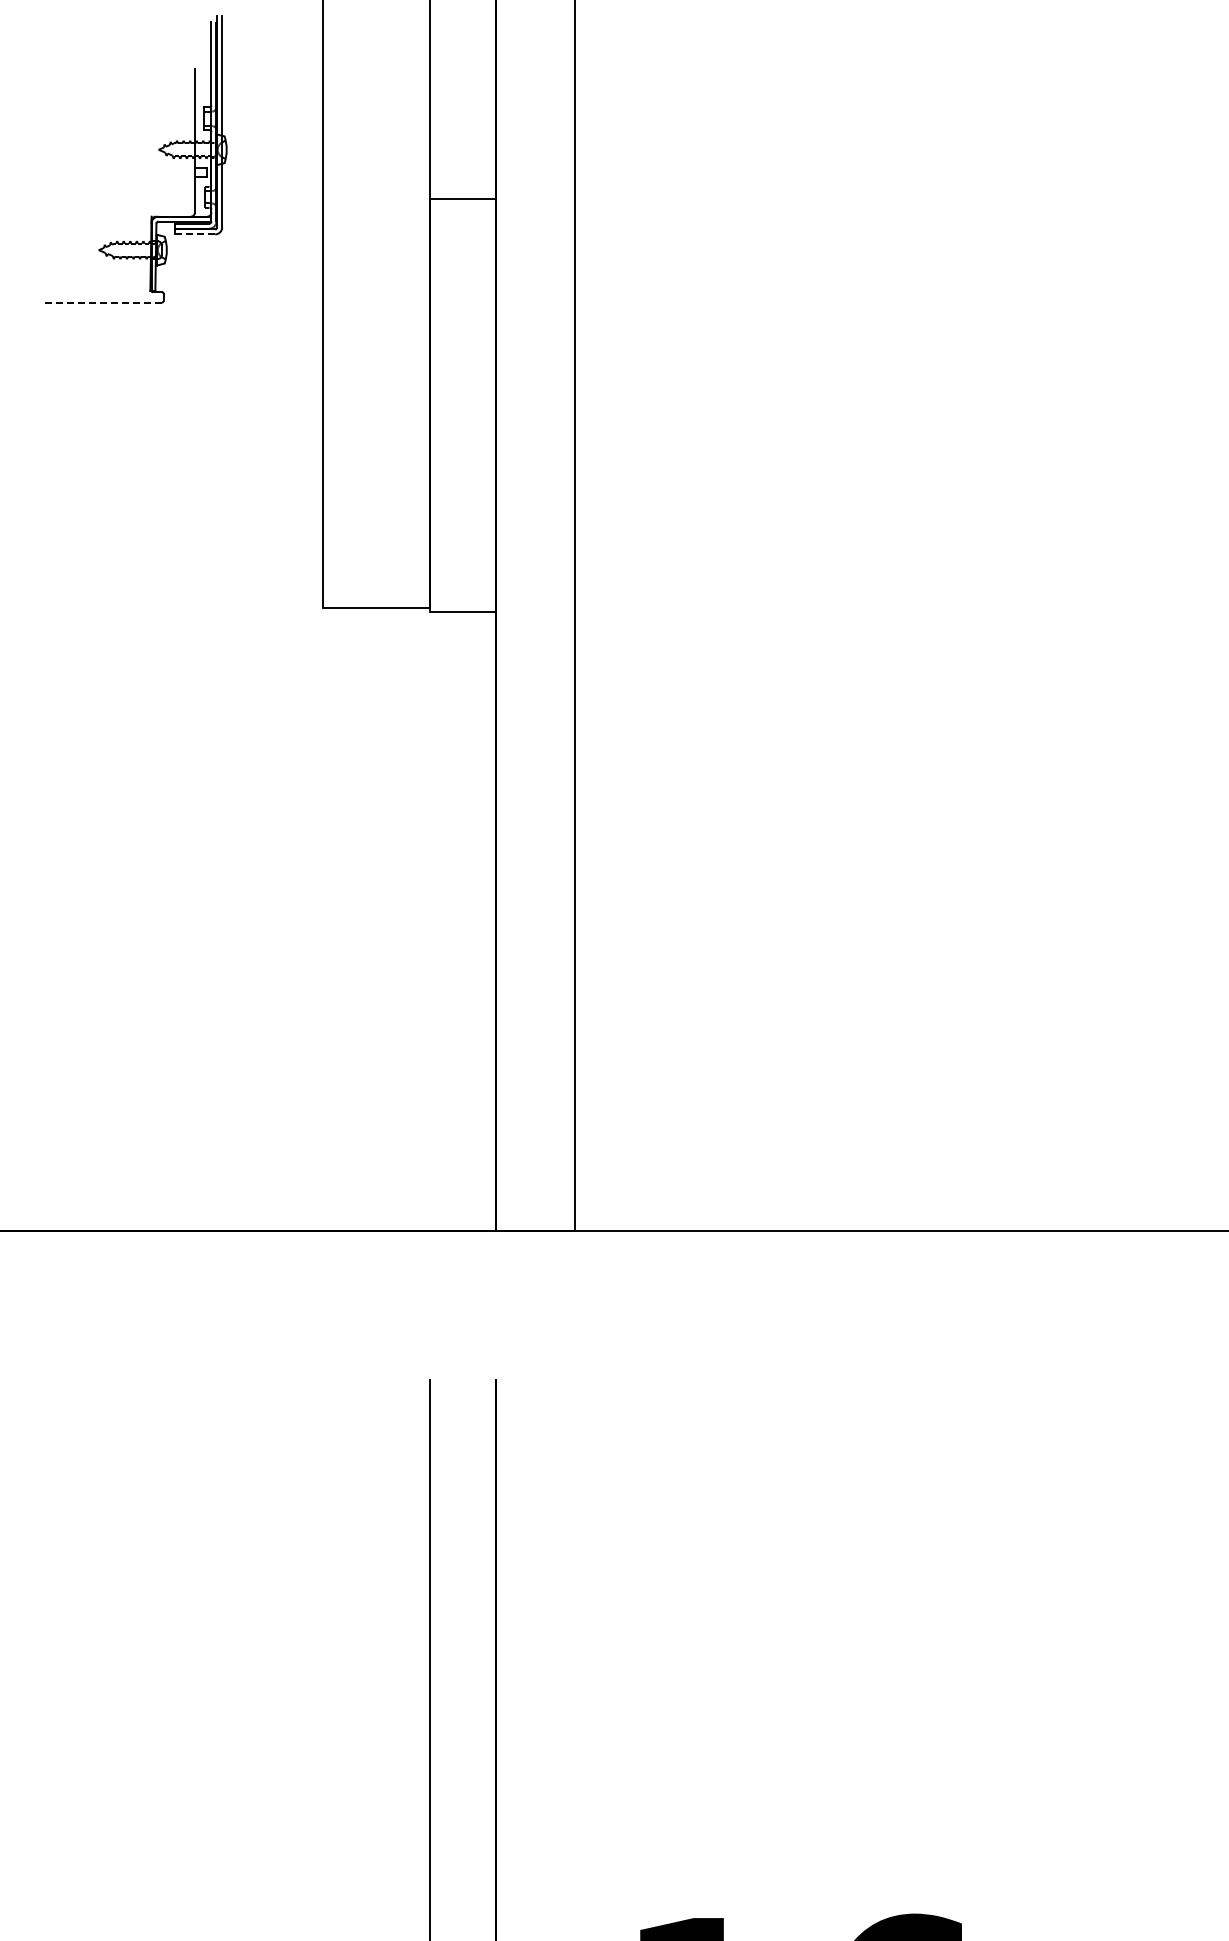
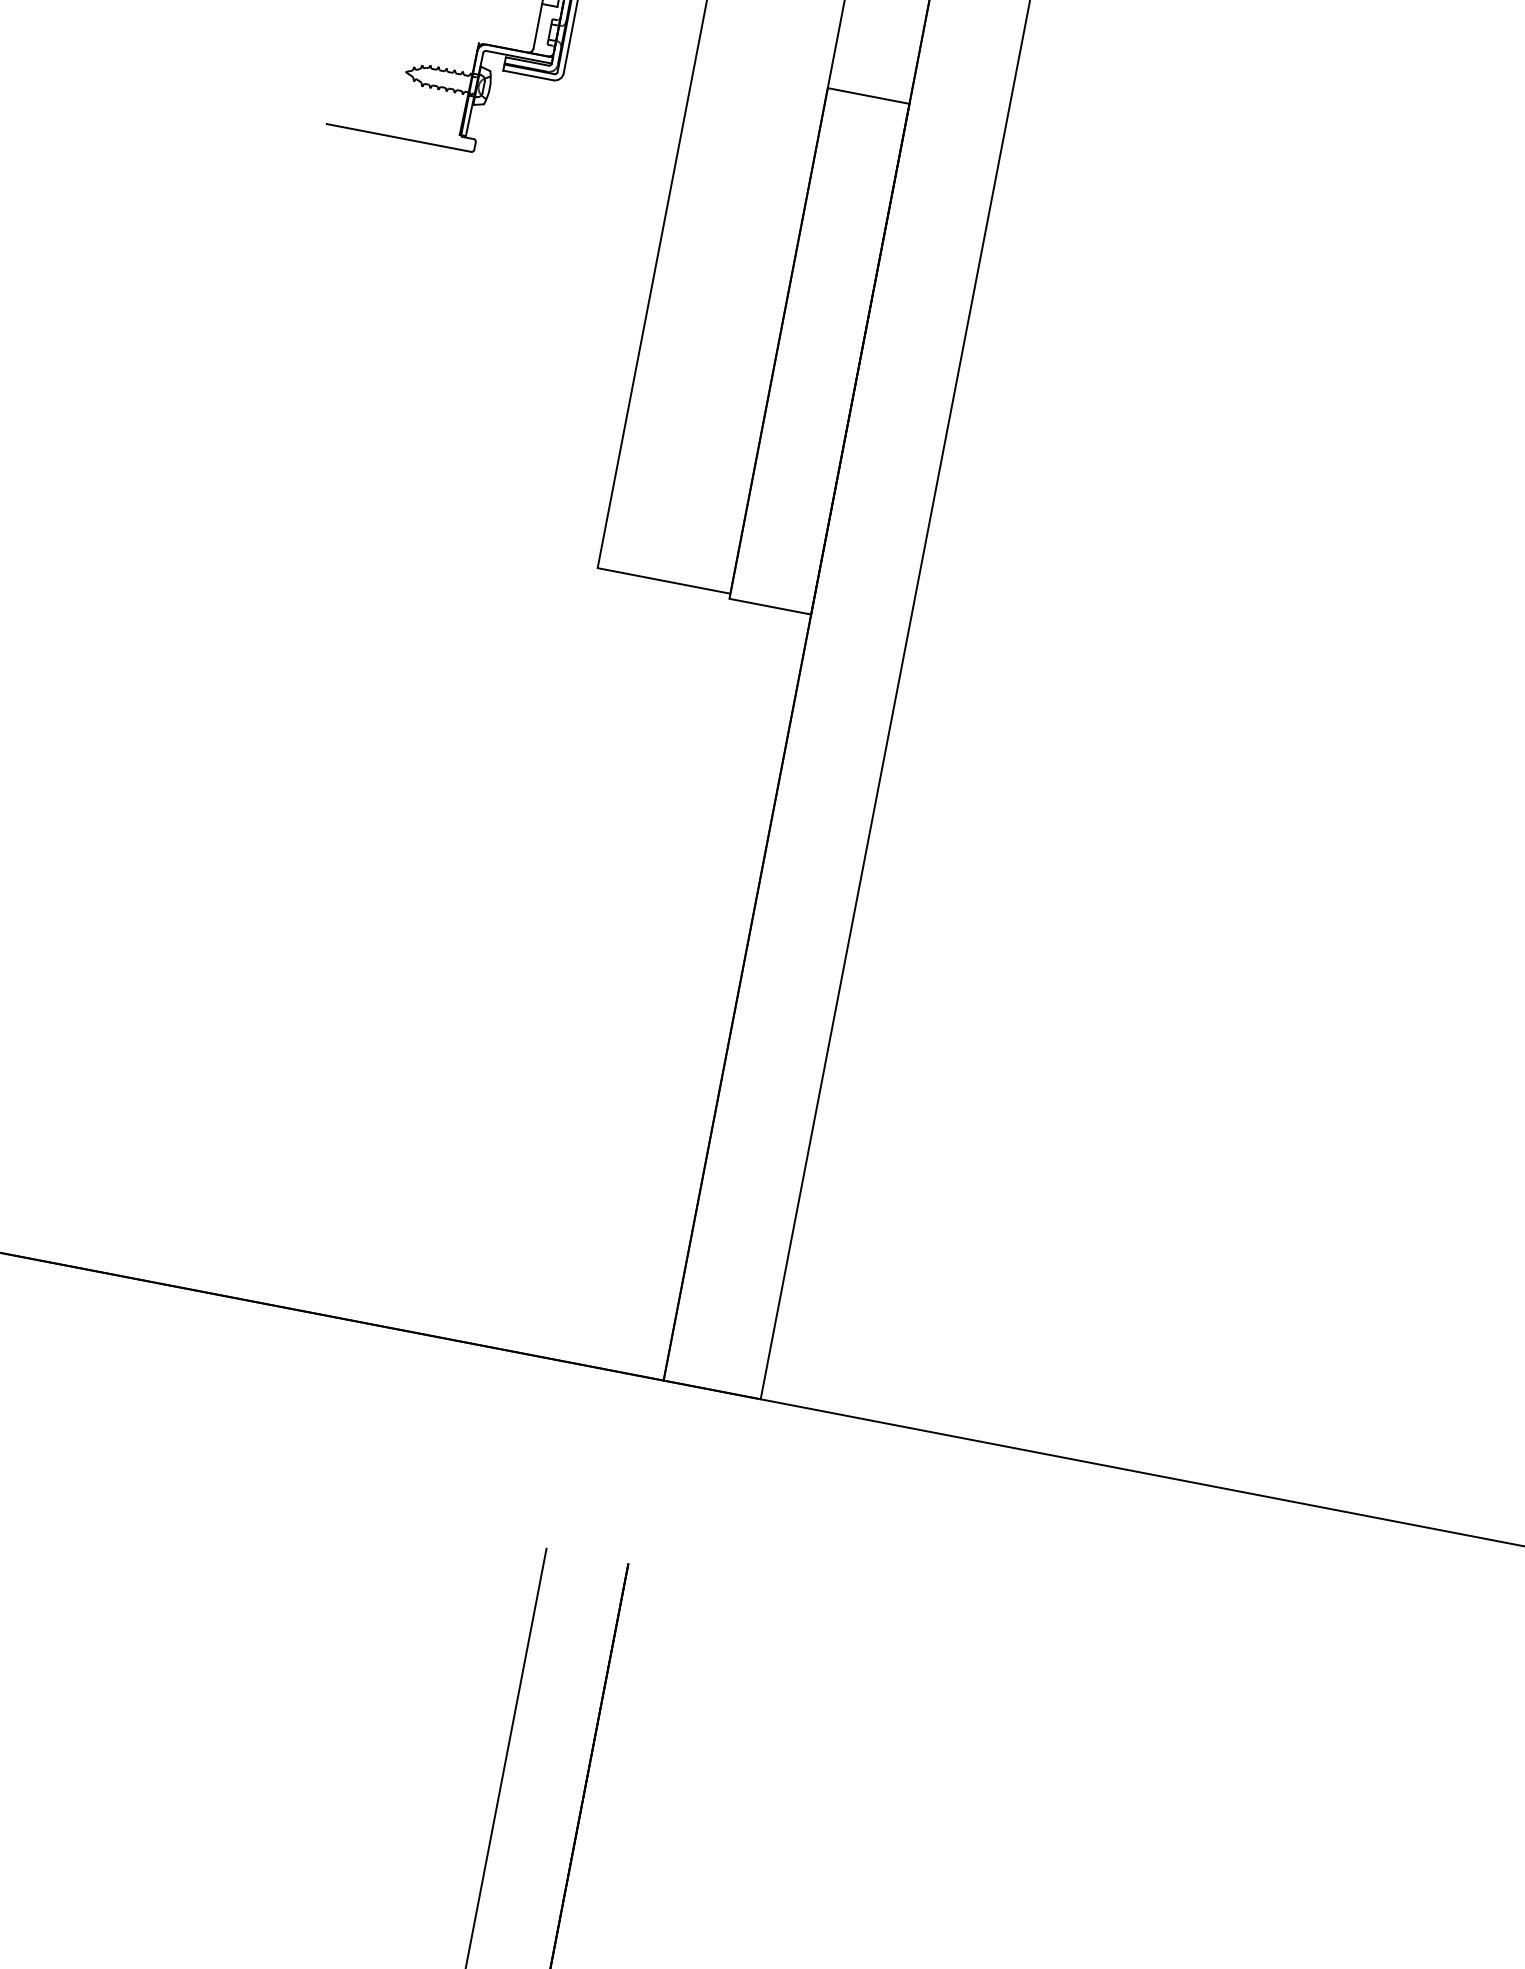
line: (195, 234) -> (529, 75), dashed -> solid
line: (104, 302) -> (400, 138), dashed -> solid

